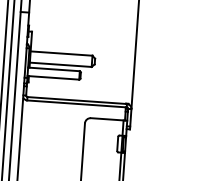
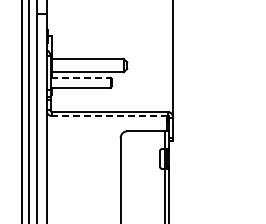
line: (54, 69) -> (81, 78), solid -> dashed
line: (76, 104) -> (109, 116), solid -> dashed

